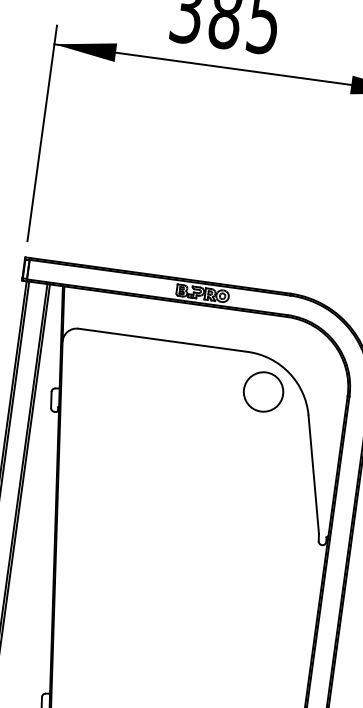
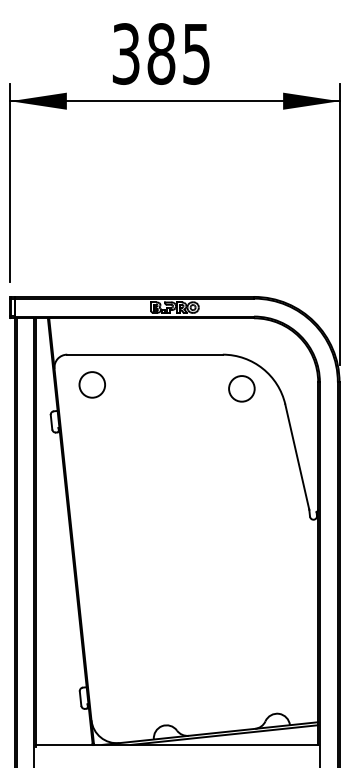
circle: (100, 364) -> (91, 384), added
circle: (263, 391) -> (241, 388), size x0.71

